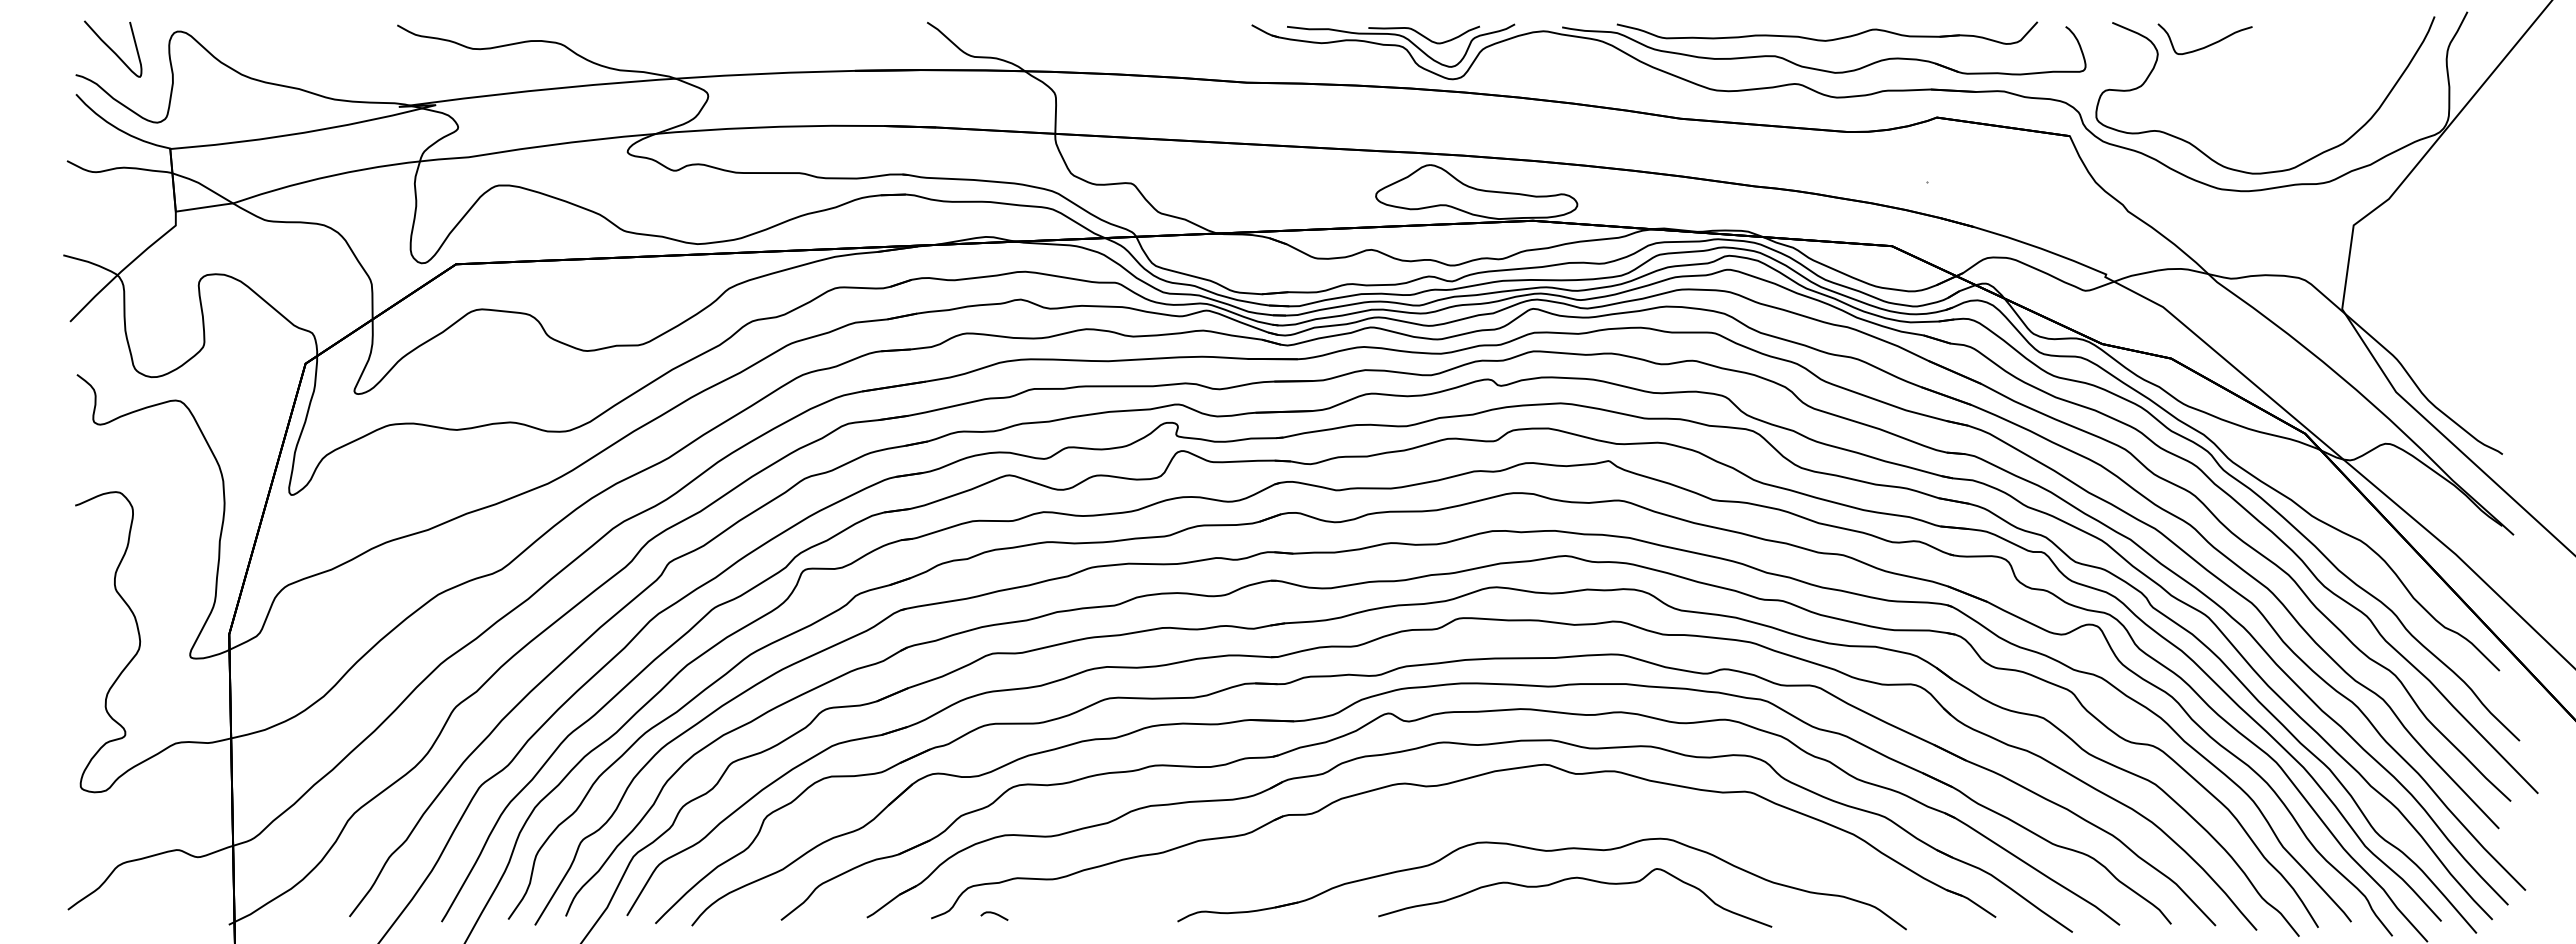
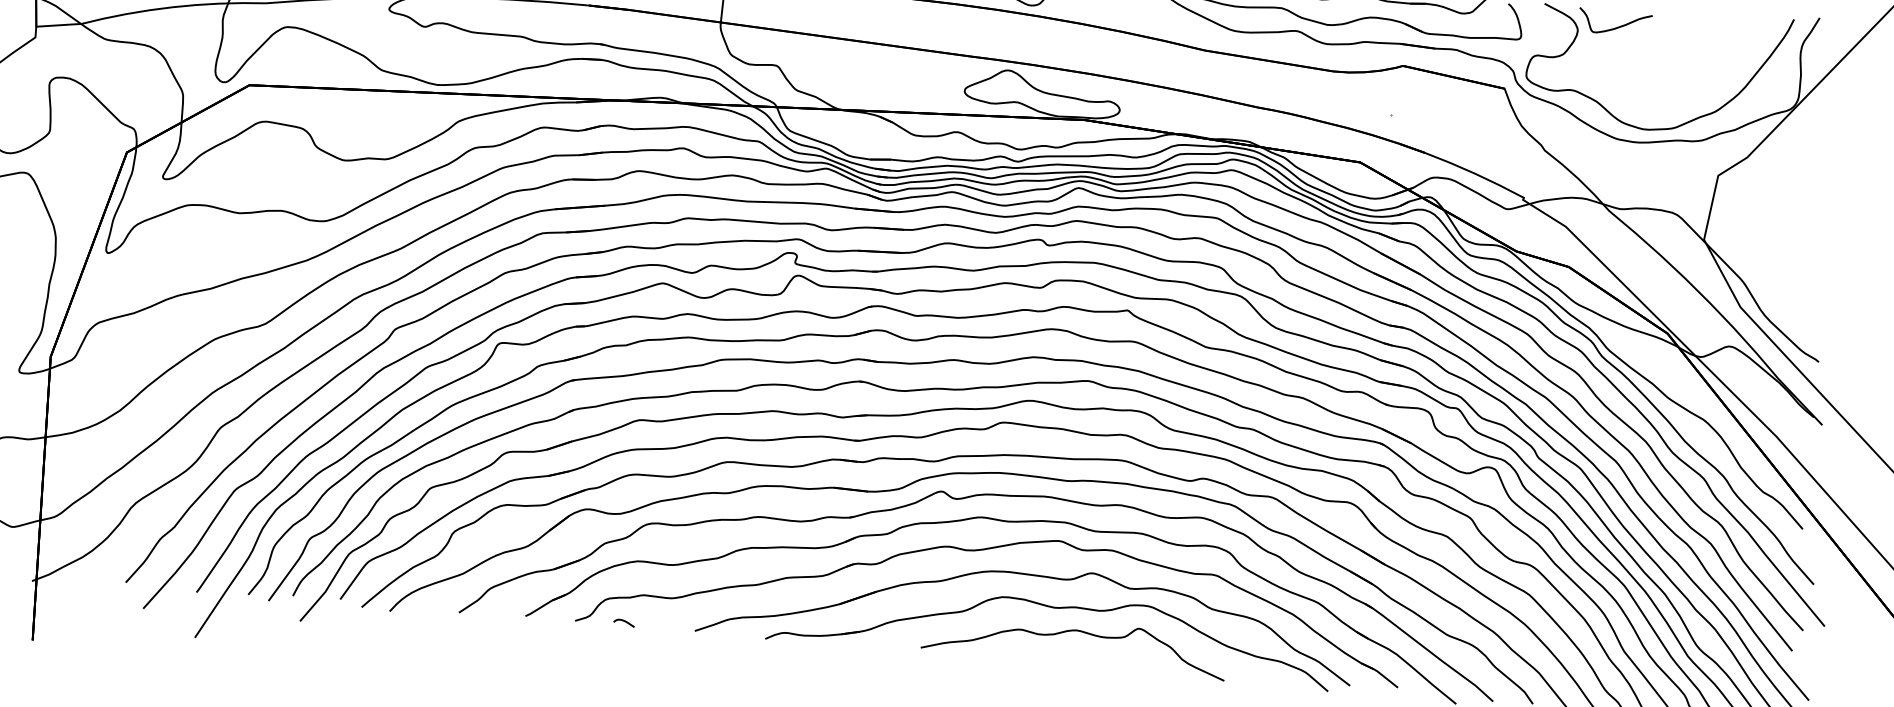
part: (1512, 812) -> (1031, 575), added

